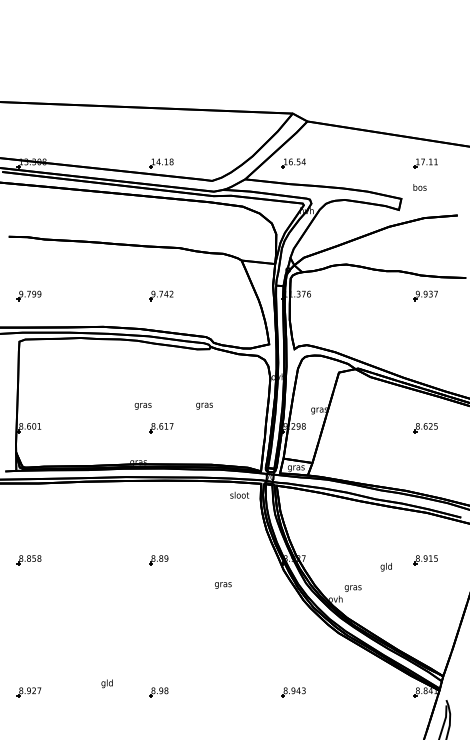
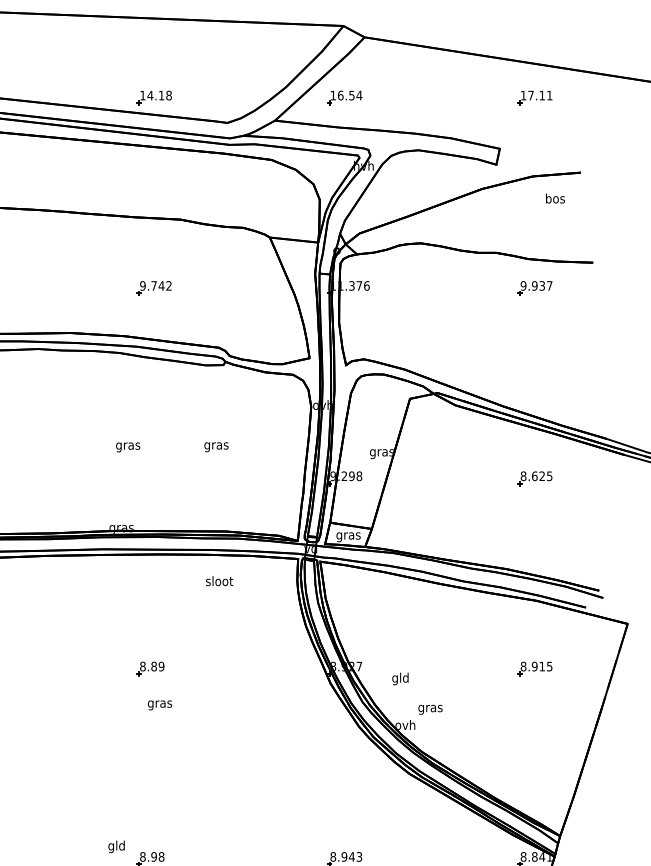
text: (419, 187) -> (554, 198), moved
part: (161, 428) -> (154, 479), removed
text: (239, 494) -> (219, 580), moved
text: (385, 567) -> (399, 679), moved
text: (223, 585) -> (160, 705), moved
text: (106, 683) -> (115, 846), moved

